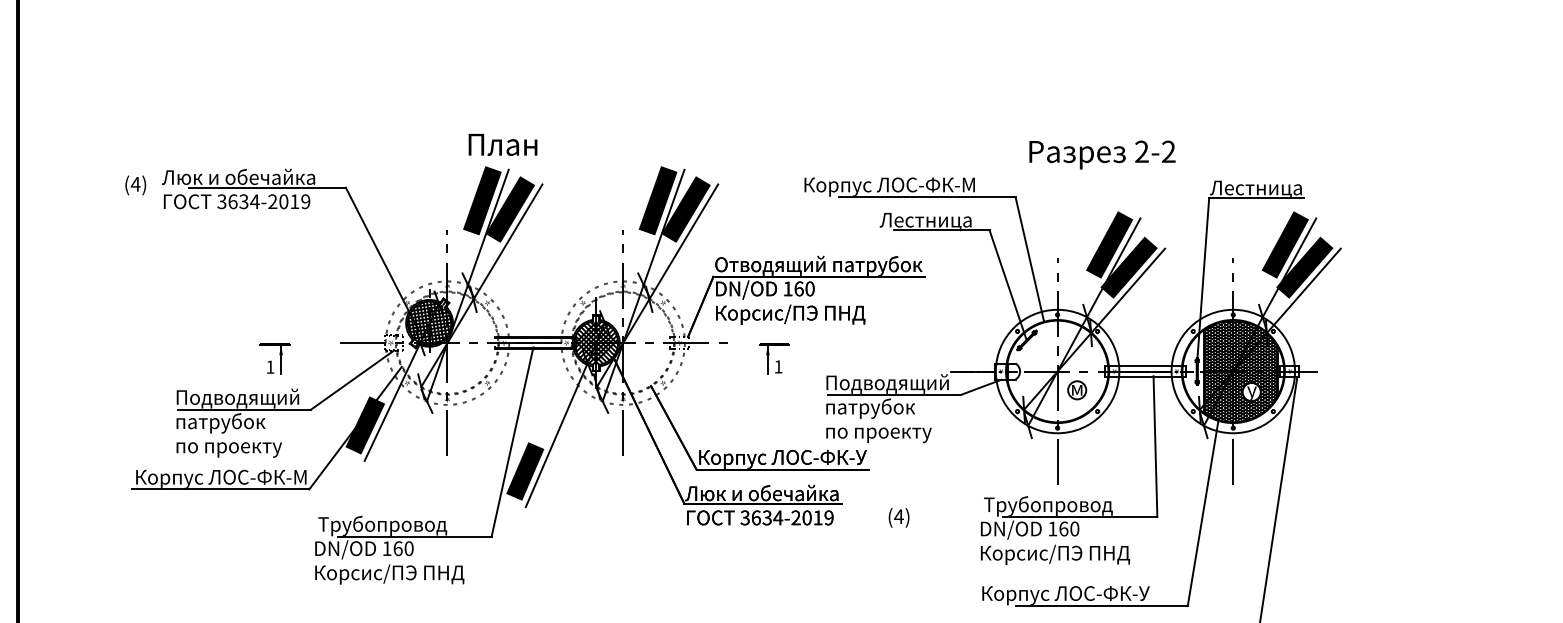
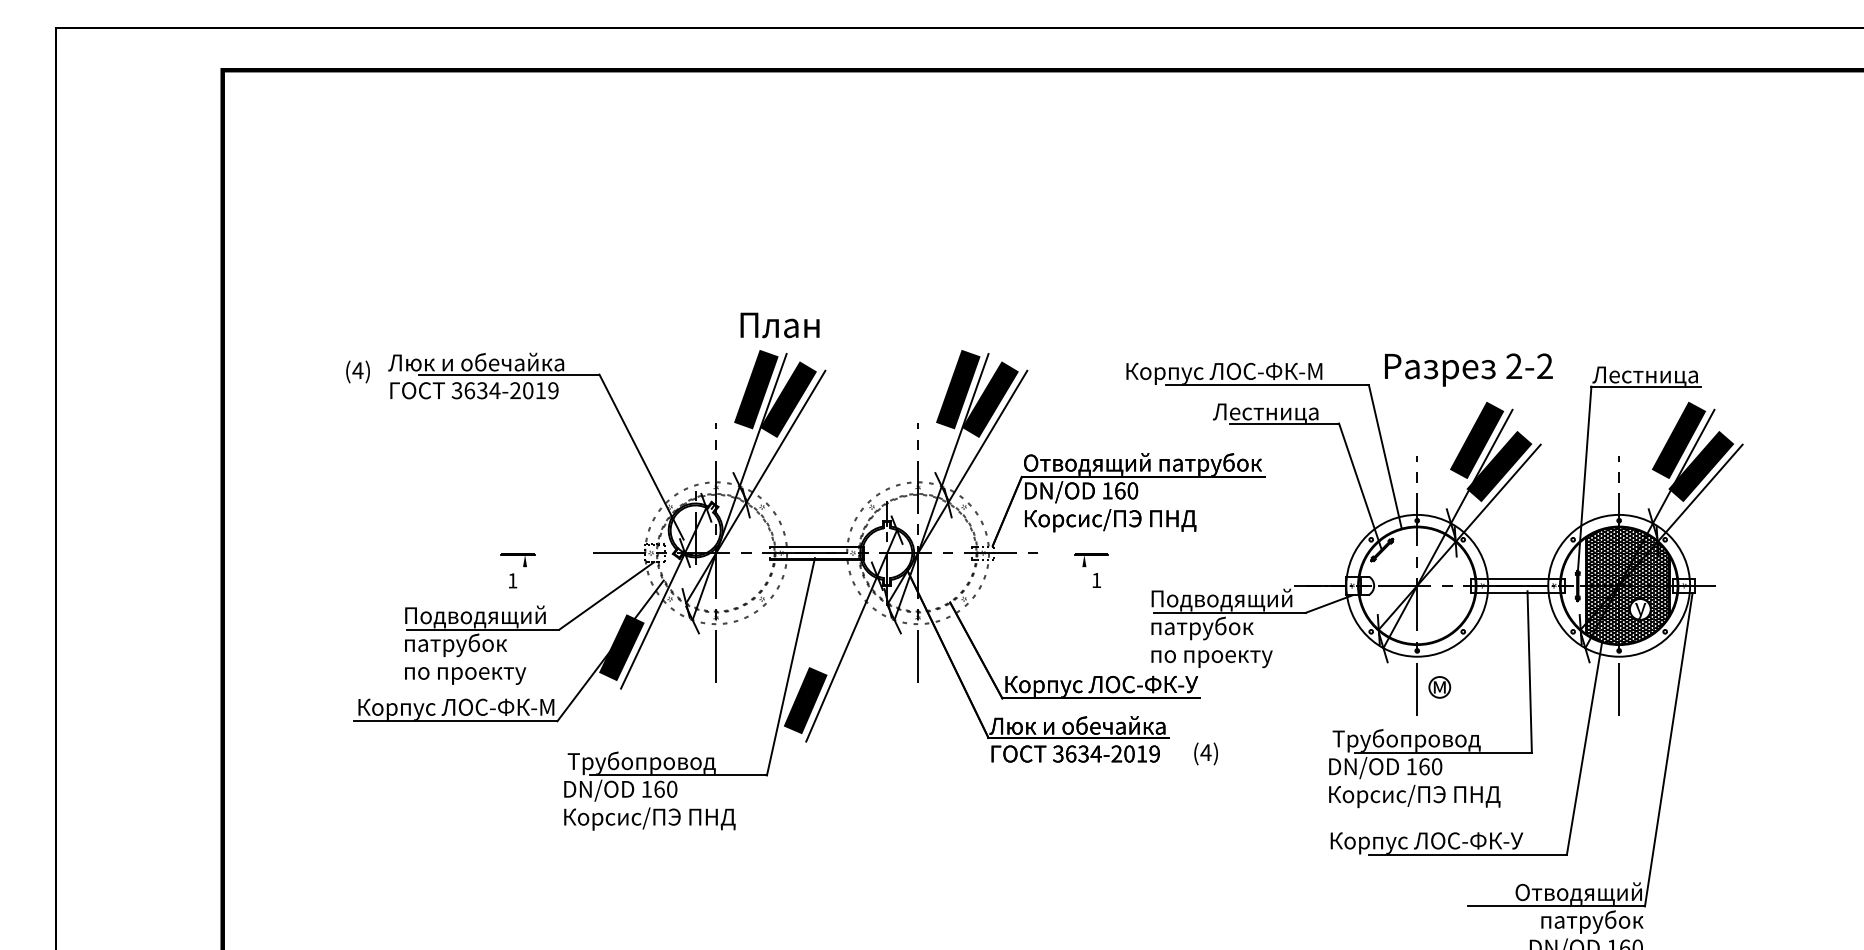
text: (1102, 154) -> (1468, 369), moved
hatch: (429, 323) -> (695, 530), removed
hatch: (596, 343) -> (887, 553), removed
line: (281, 359) -> (525, 571), removed
line: (767, 359) -> (1084, 571), removed
part: (1076, 390) -> (1439, 687), moved
text: (898, 517) -> (1205, 753), moved

